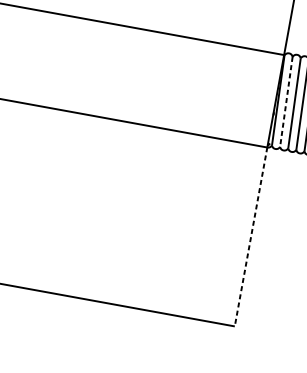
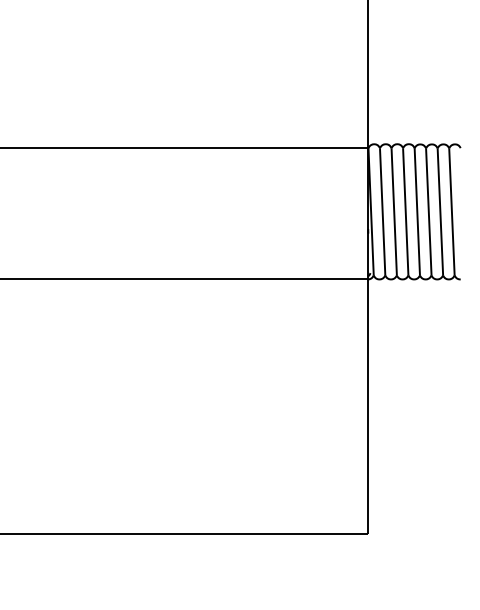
line: (286, 101) -> (382, 211), dashed -> solid
line: (250, 237) -> (367, 407), dashed -> solid

